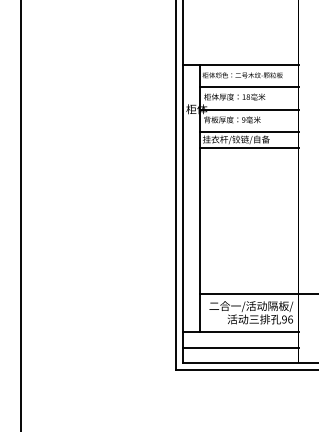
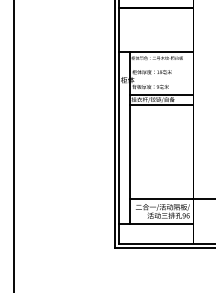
line: (249, 86) -> (161, 65), removed
line: (249, 109) -> (161, 80), removed
line: (239, 348) -> (155, 234), removed

